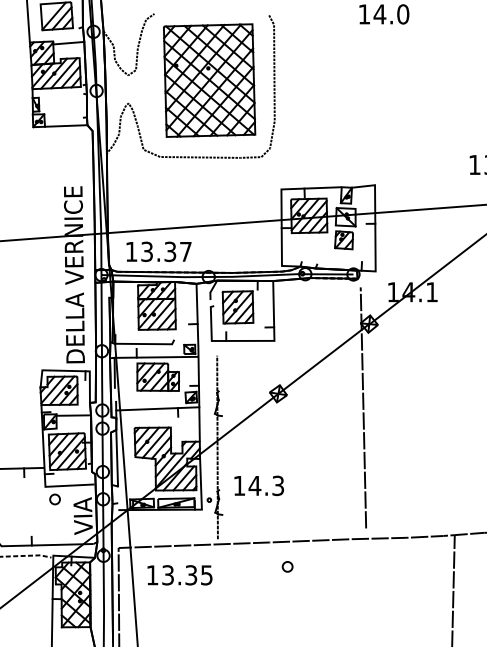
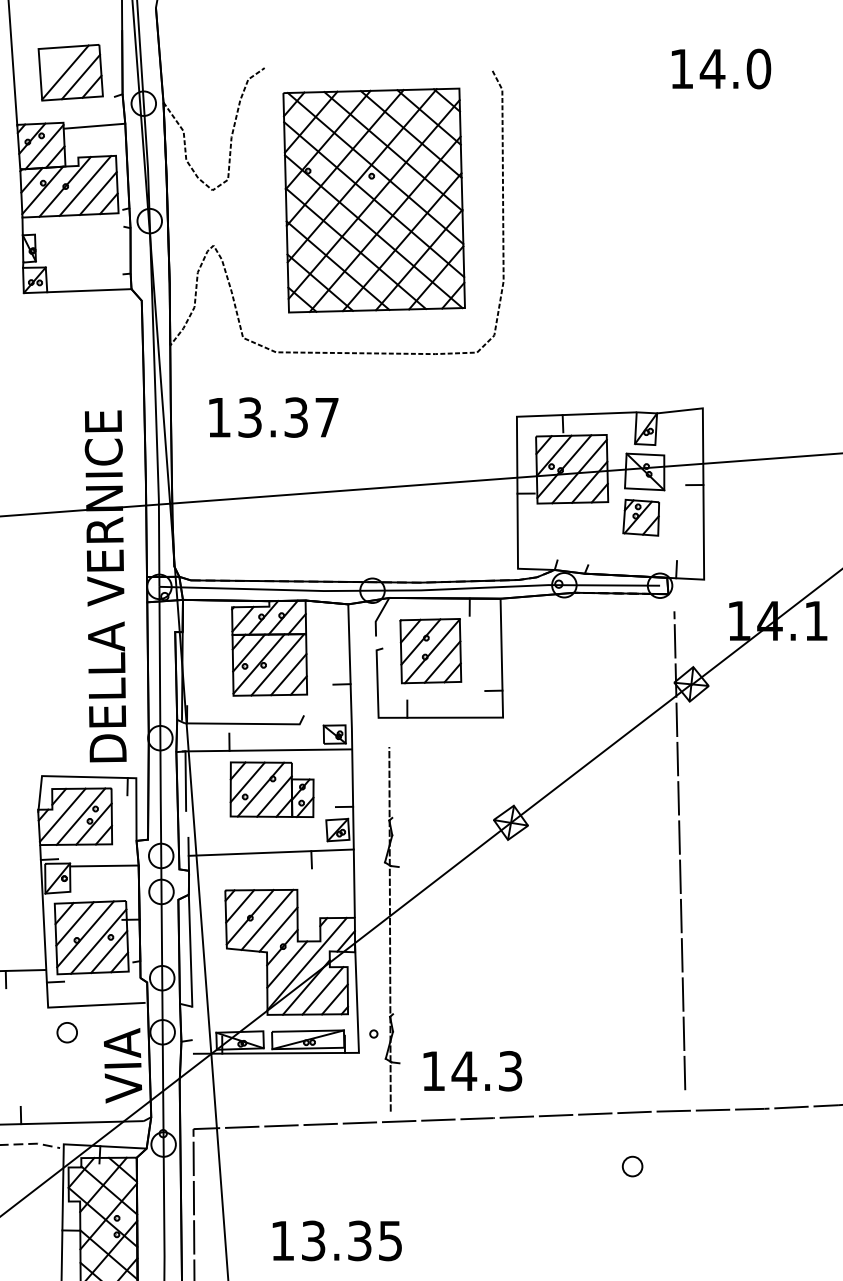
text: (158, 251) -> (272, 416), moved
text: (258, 485) -> (471, 1070), moved
part: (287, 566) -> (632, 1165), moved
text: (179, 575) -> (336, 1241), moved

